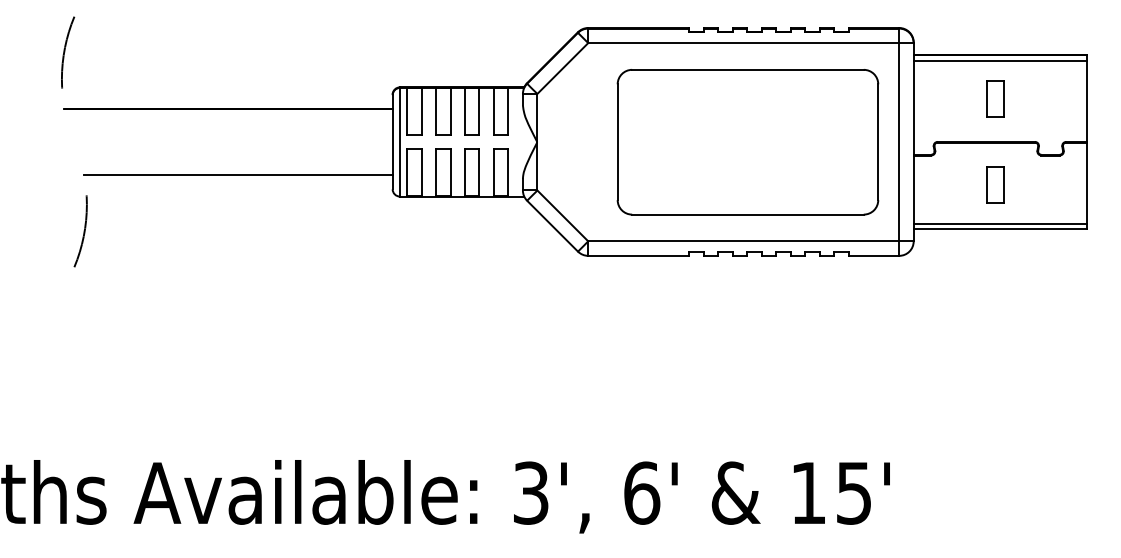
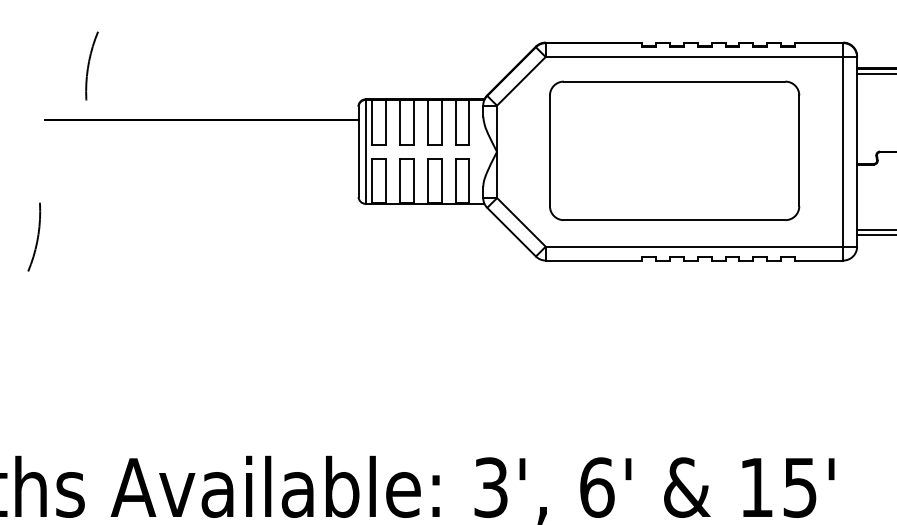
arc: (65, 52) -> (89, 66), moved
part: (747, 142) -> (674, 151), moved
line: (238, 175) -> (211, 183), removed
arc: (83, 231) -> (36, 237), moved

